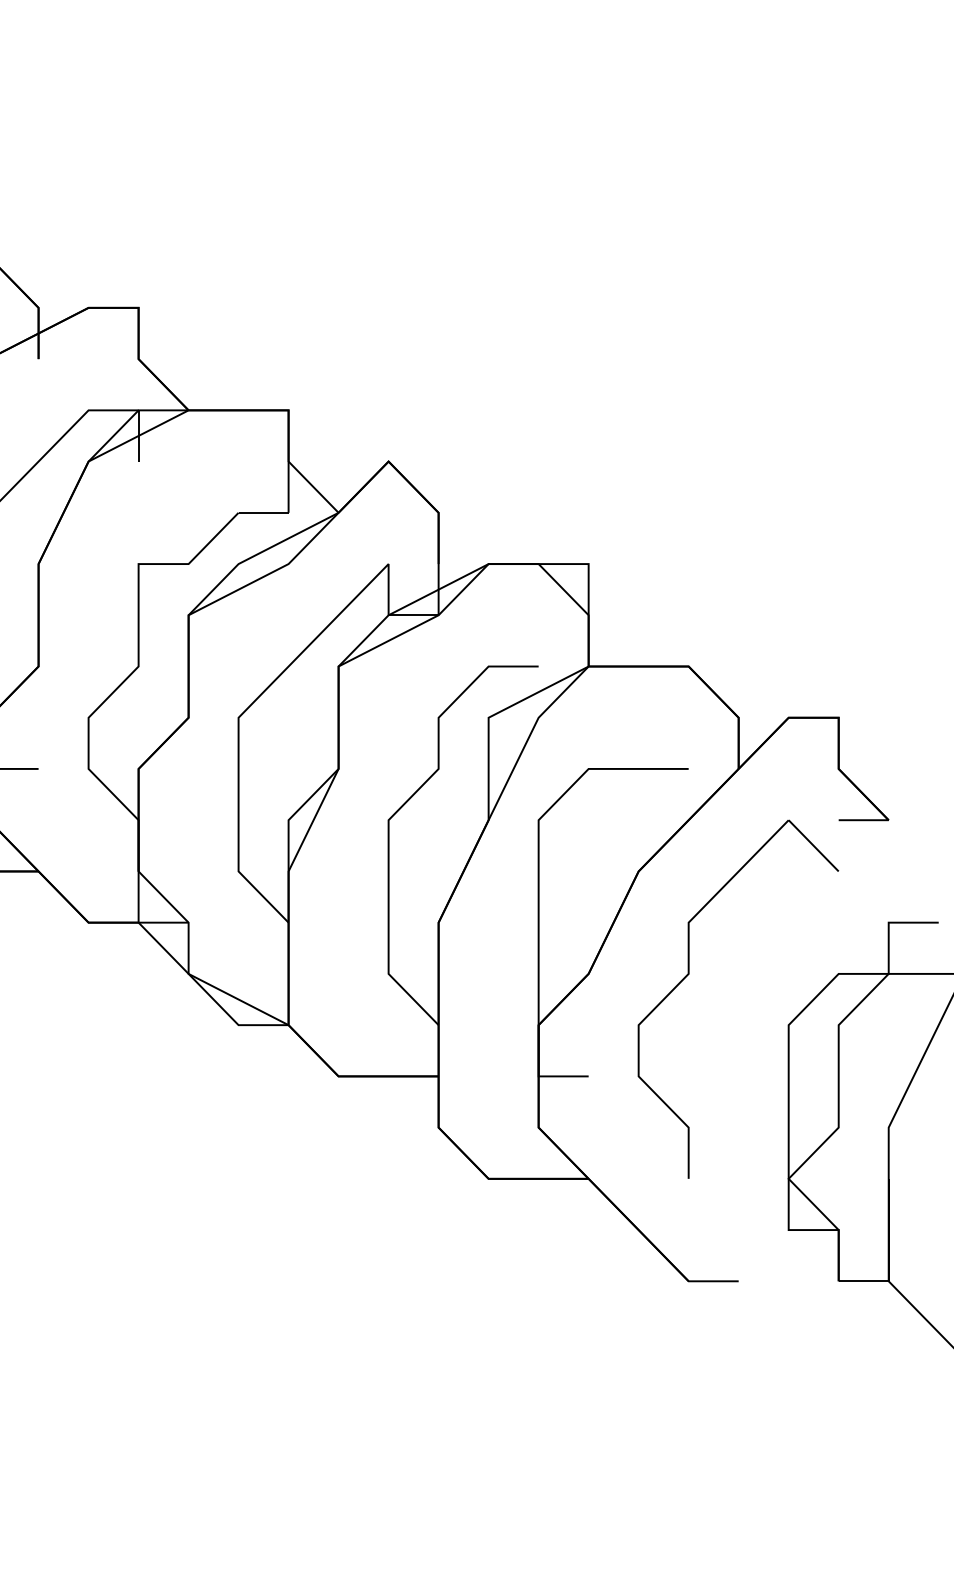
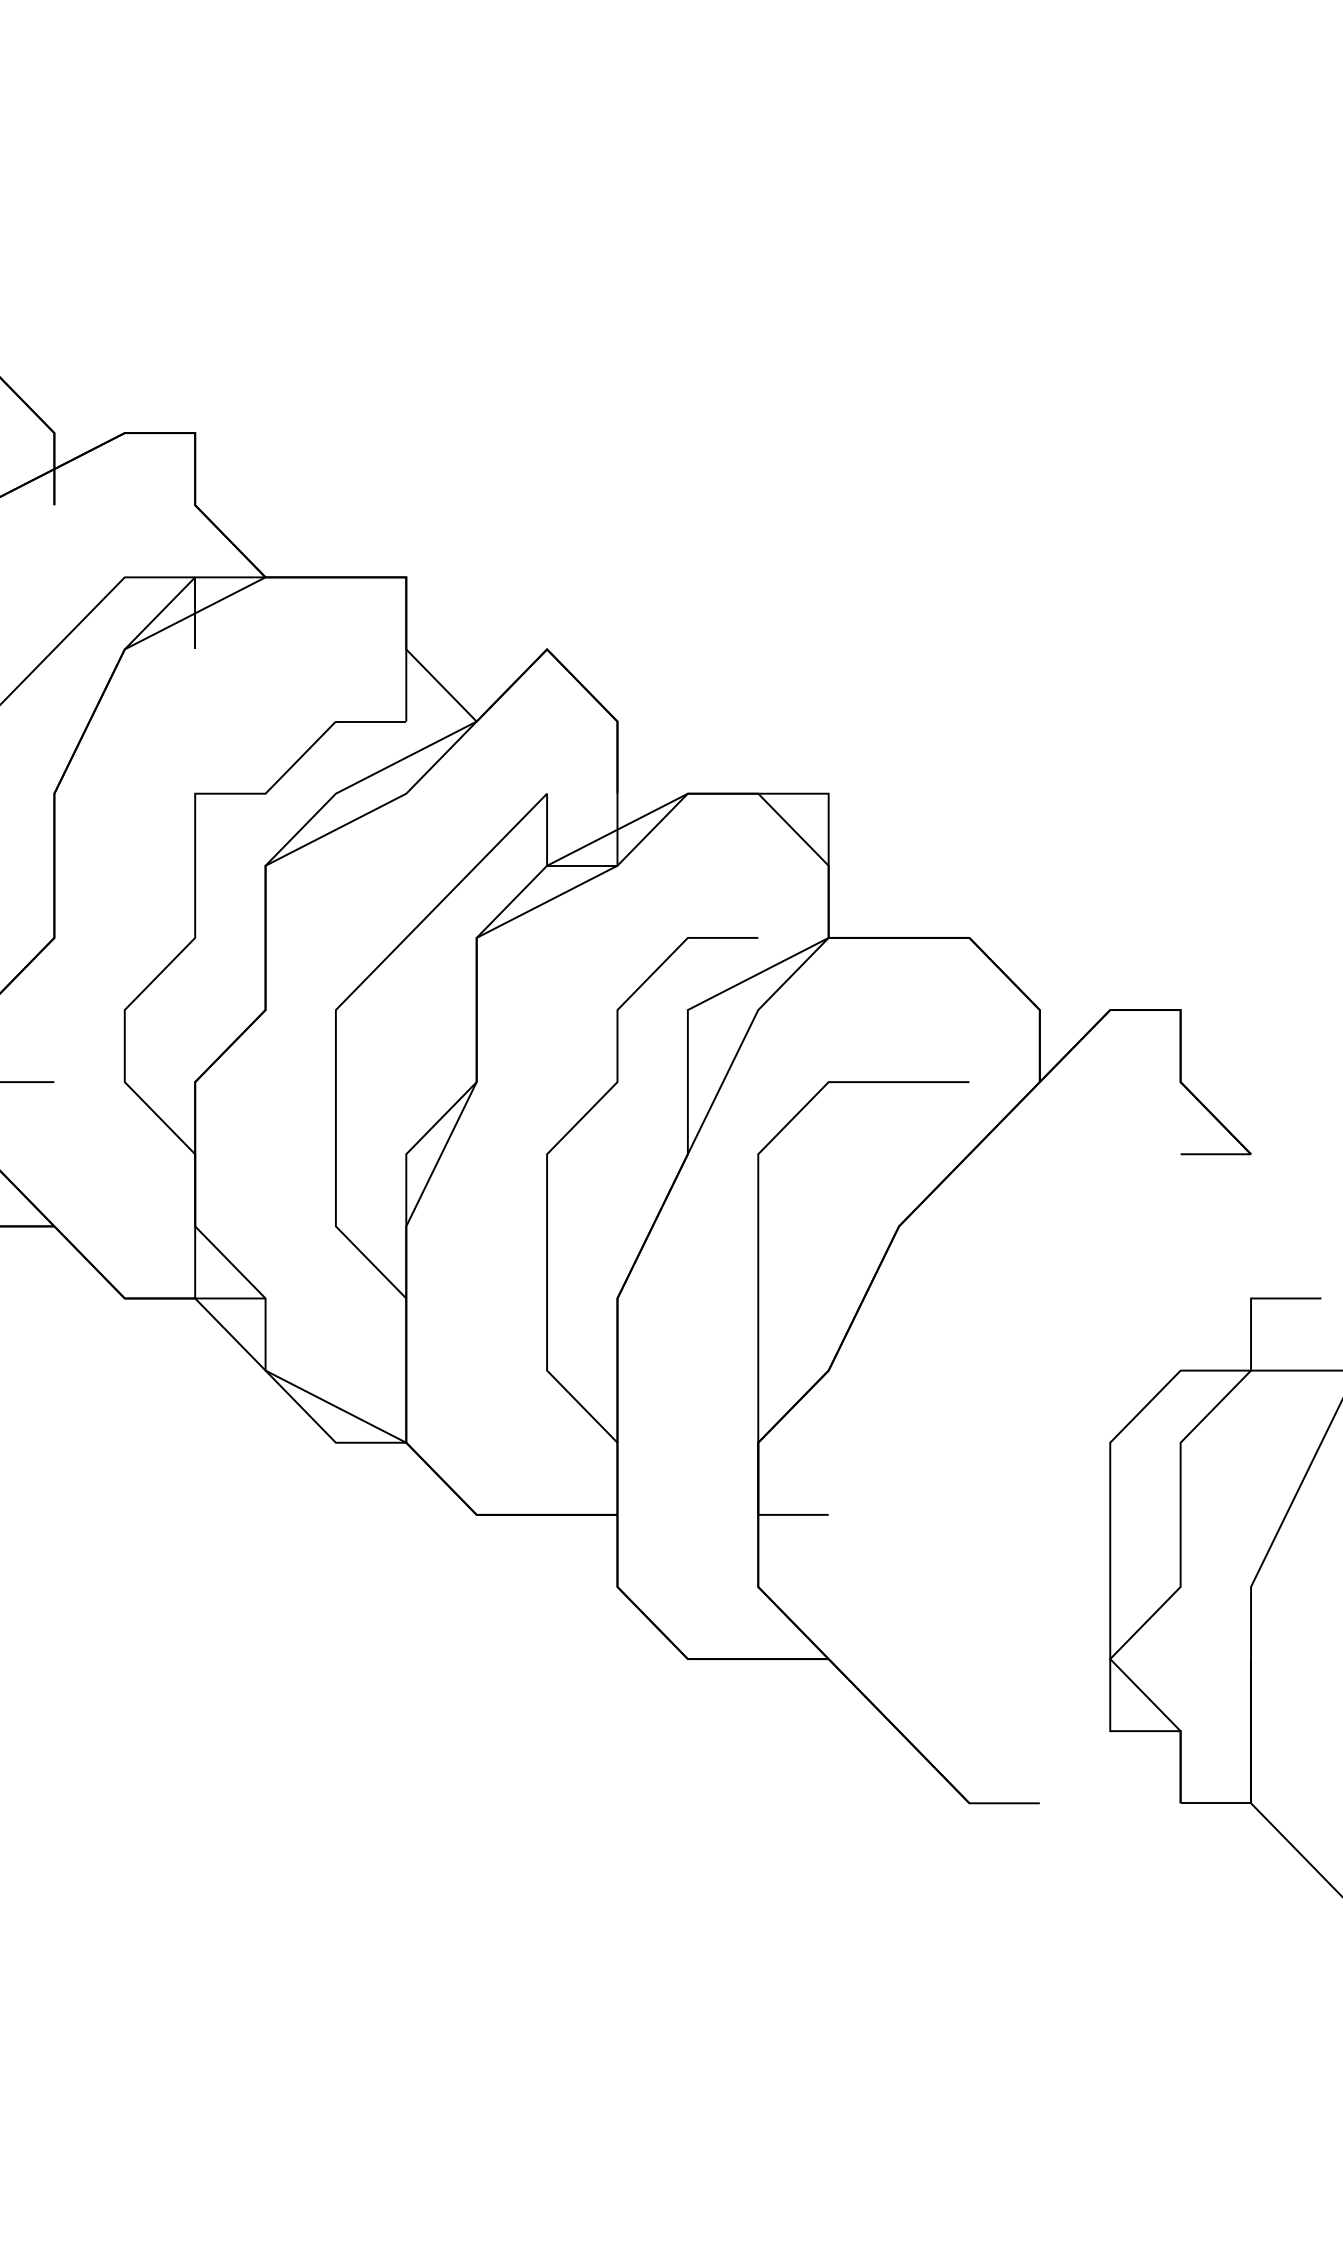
part: (689, 974) -> (970, 1371), removed

